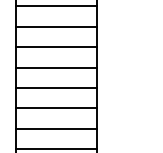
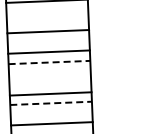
line: (56, 47) -> (48, 32), moved
line: (56, 67) -> (49, 52), moved
line: (56, 87) -> (49, 62), solid -> dashed
line: (56, 108) -> (50, 94), moved
line: (56, 128) -> (51, 103), solid -> dashed

